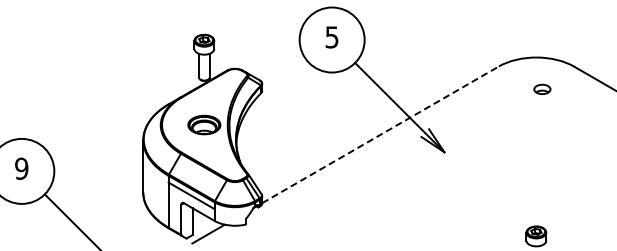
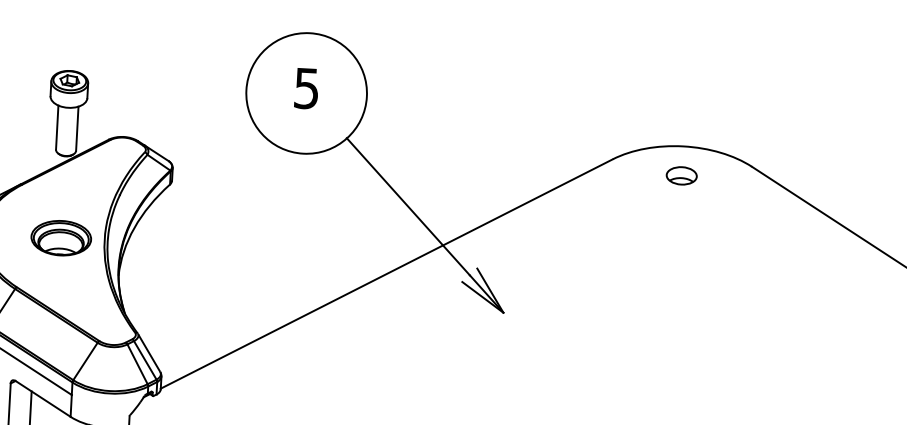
part: (542, 88) -> (682, 174), moved
line: (380, 134) -> (386, 273), dashed -> solid

